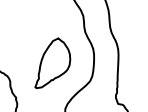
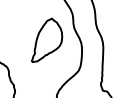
part: (52, 62) -> (46, 39), moved

